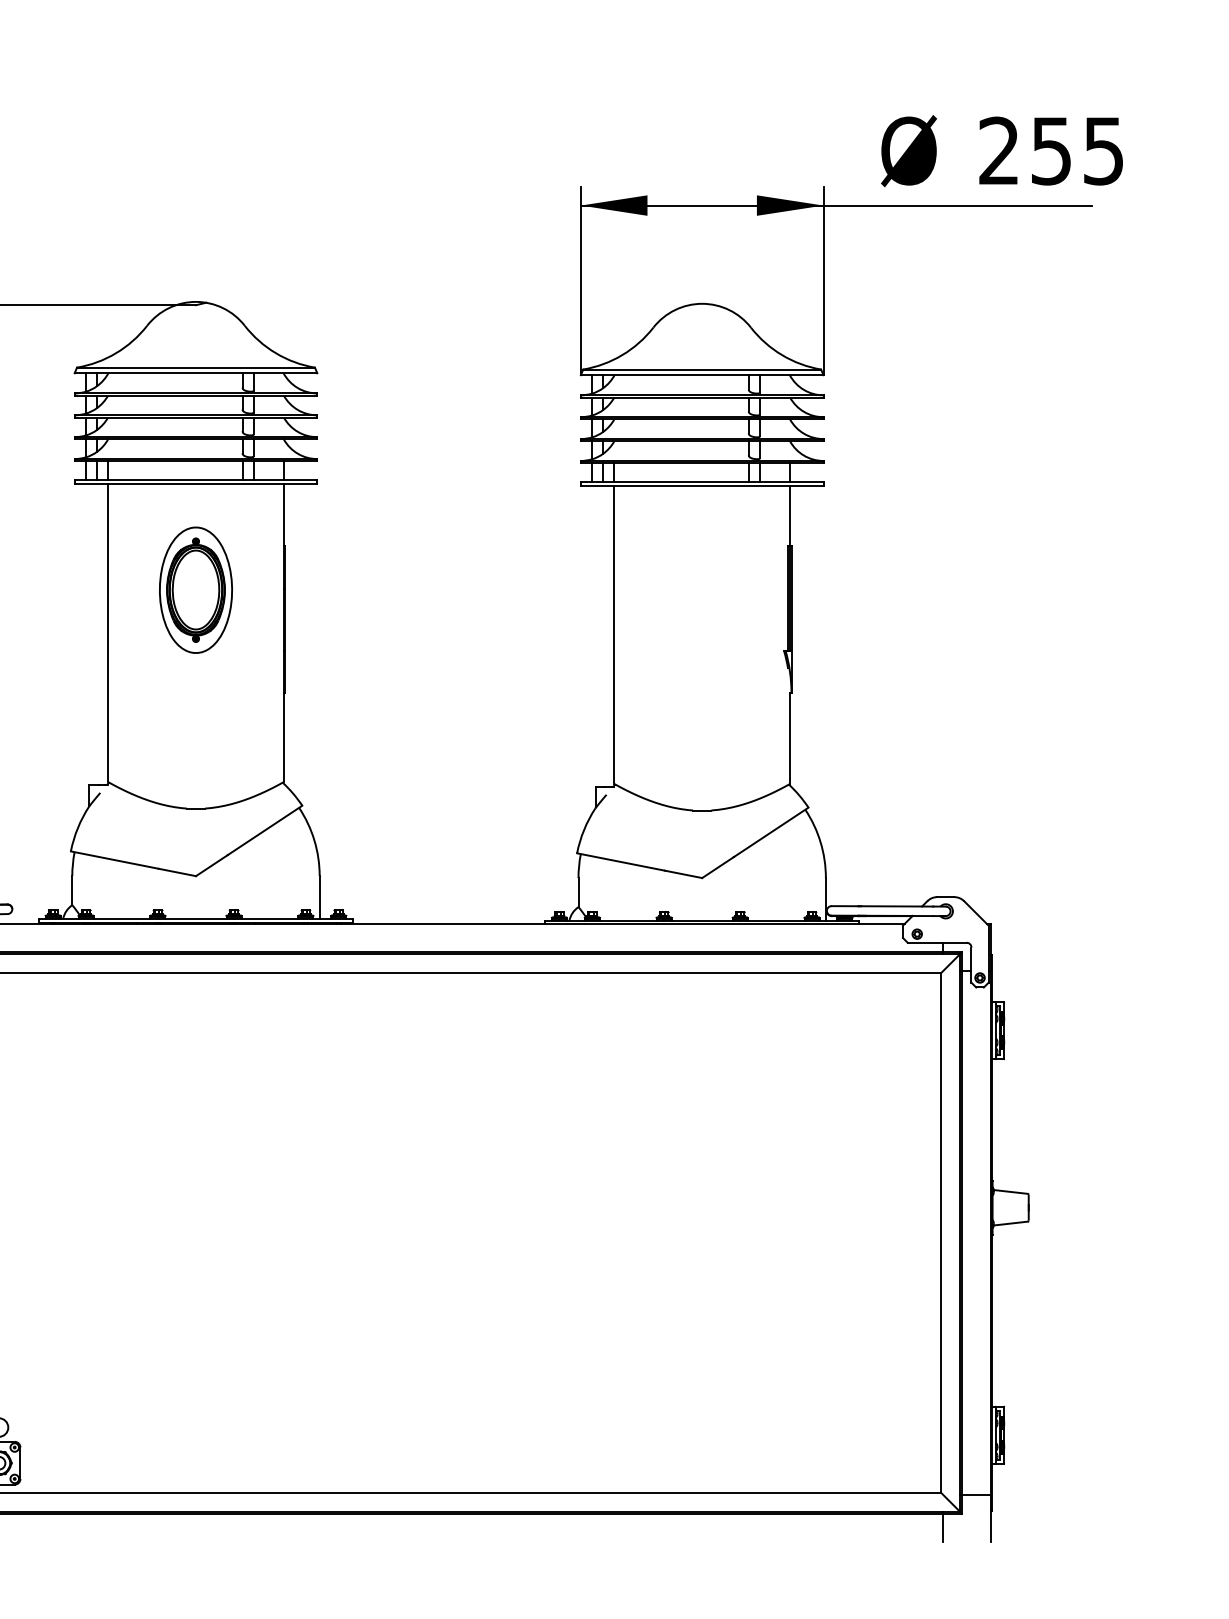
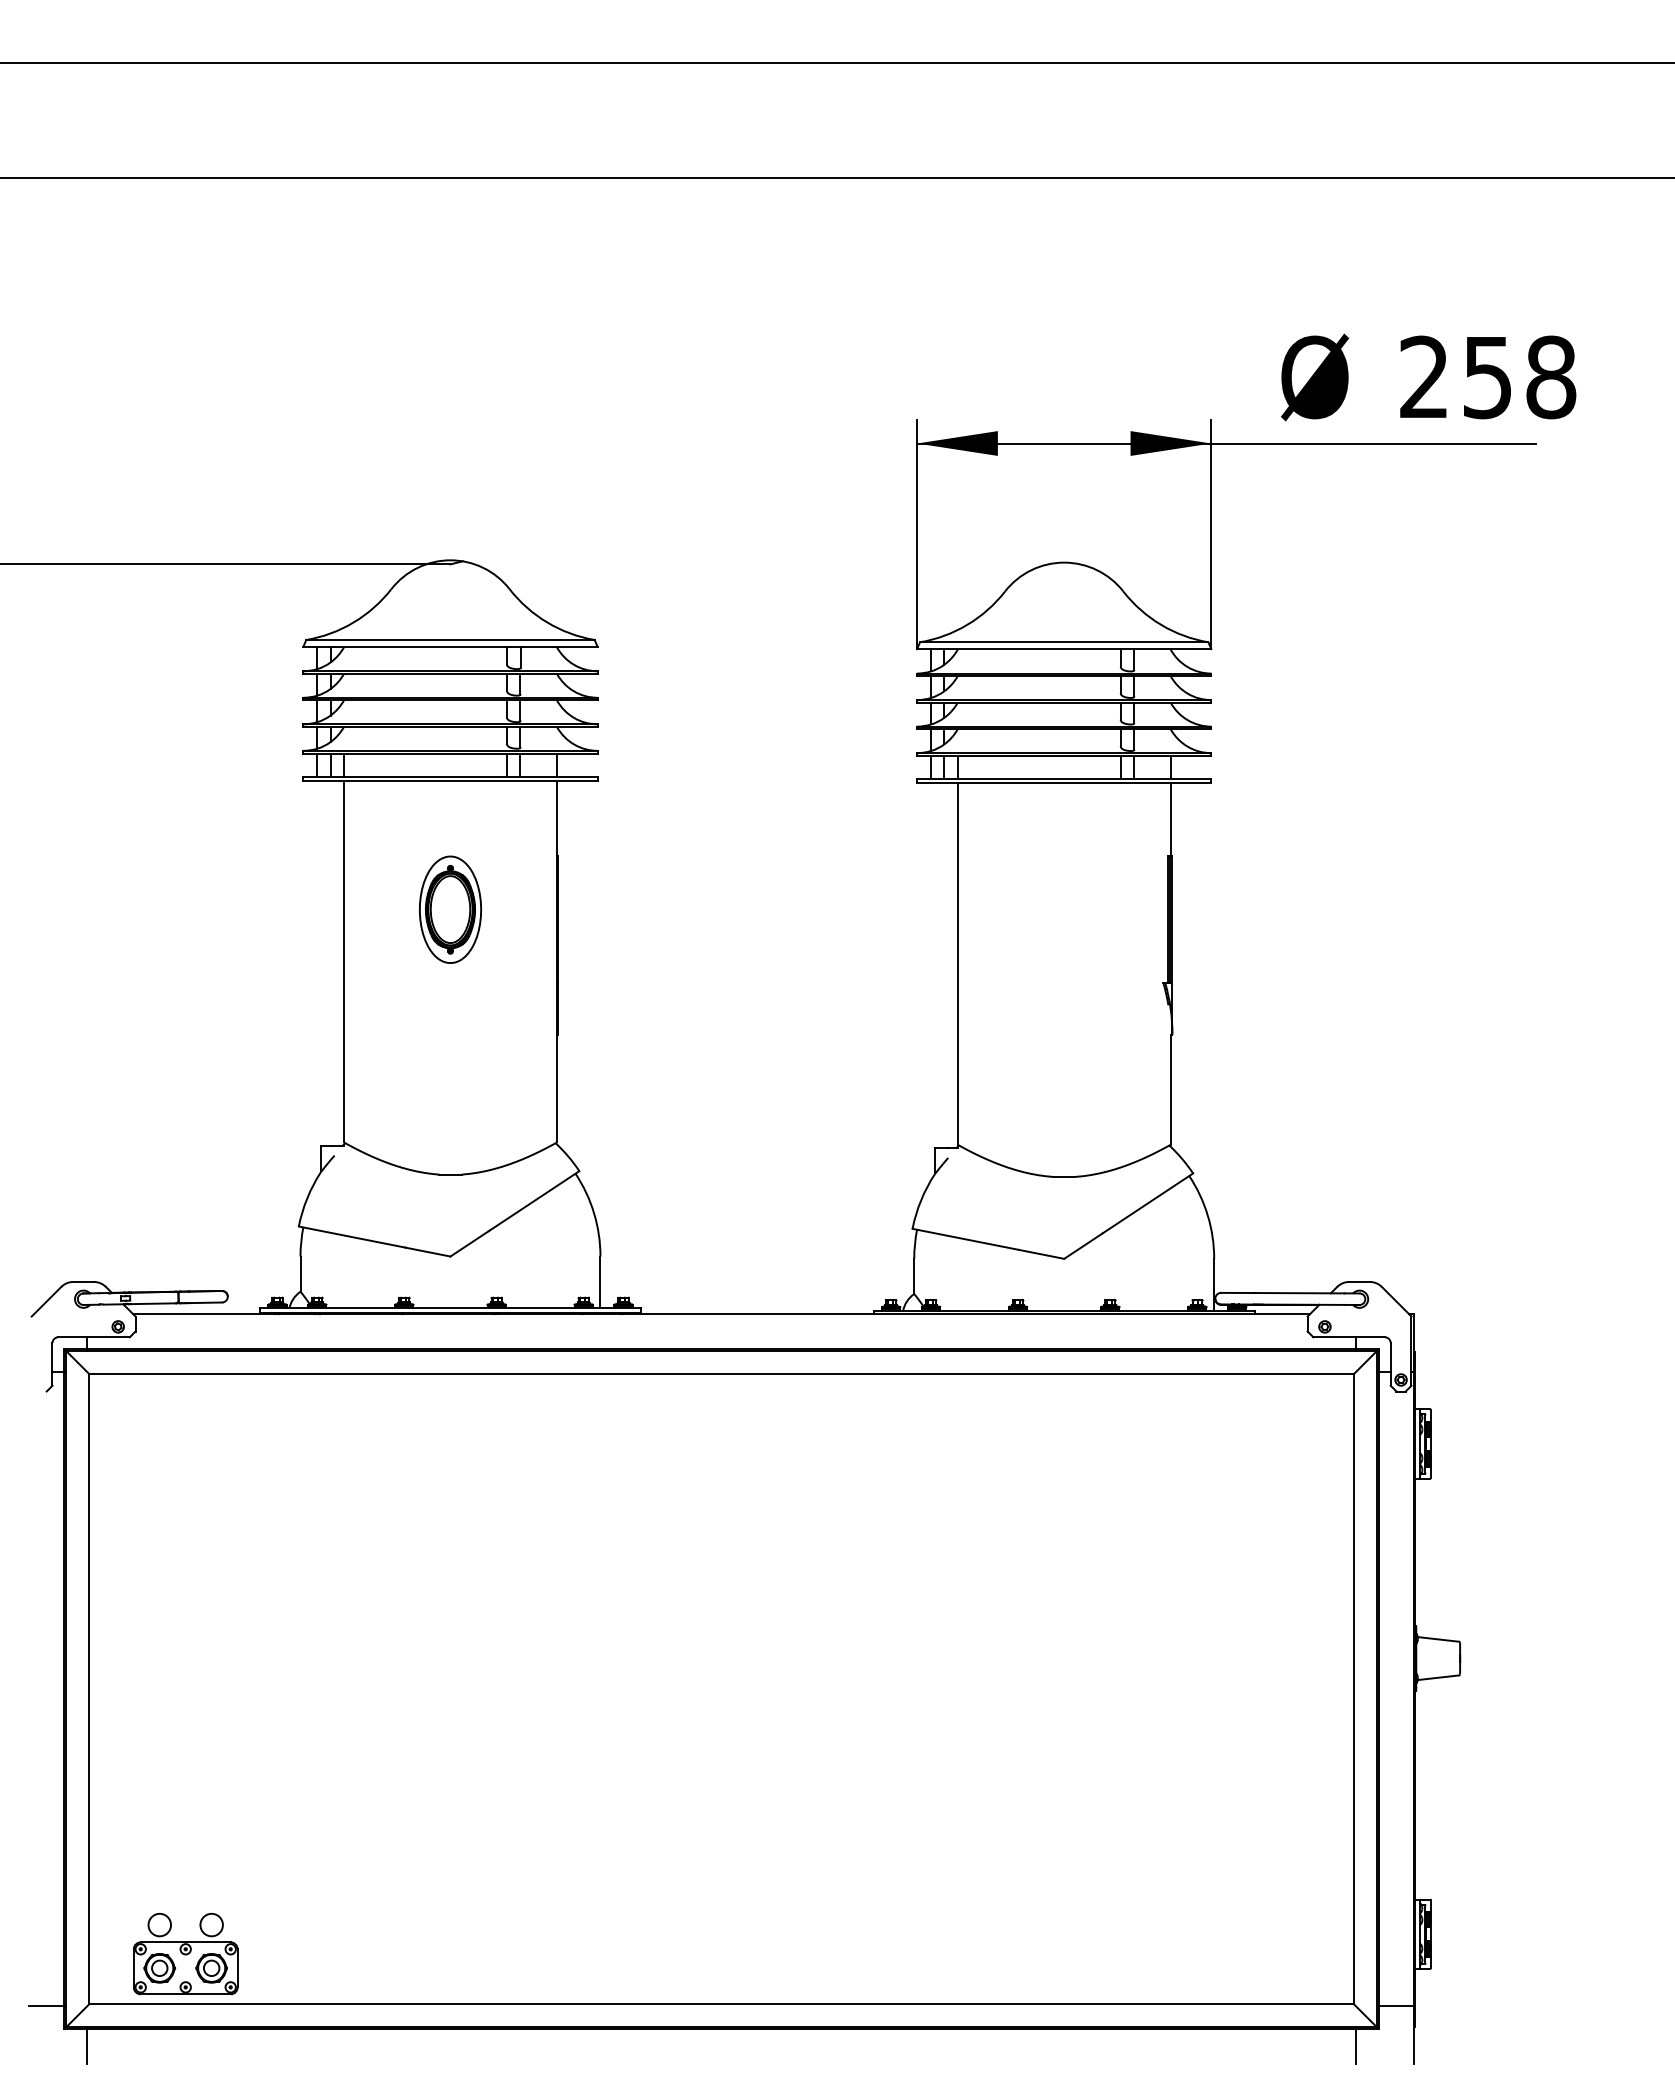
text: (1104, 151) -> (1551, 377), 255 -> 258
part: (196, 589) -> (450, 909), size x0.7

